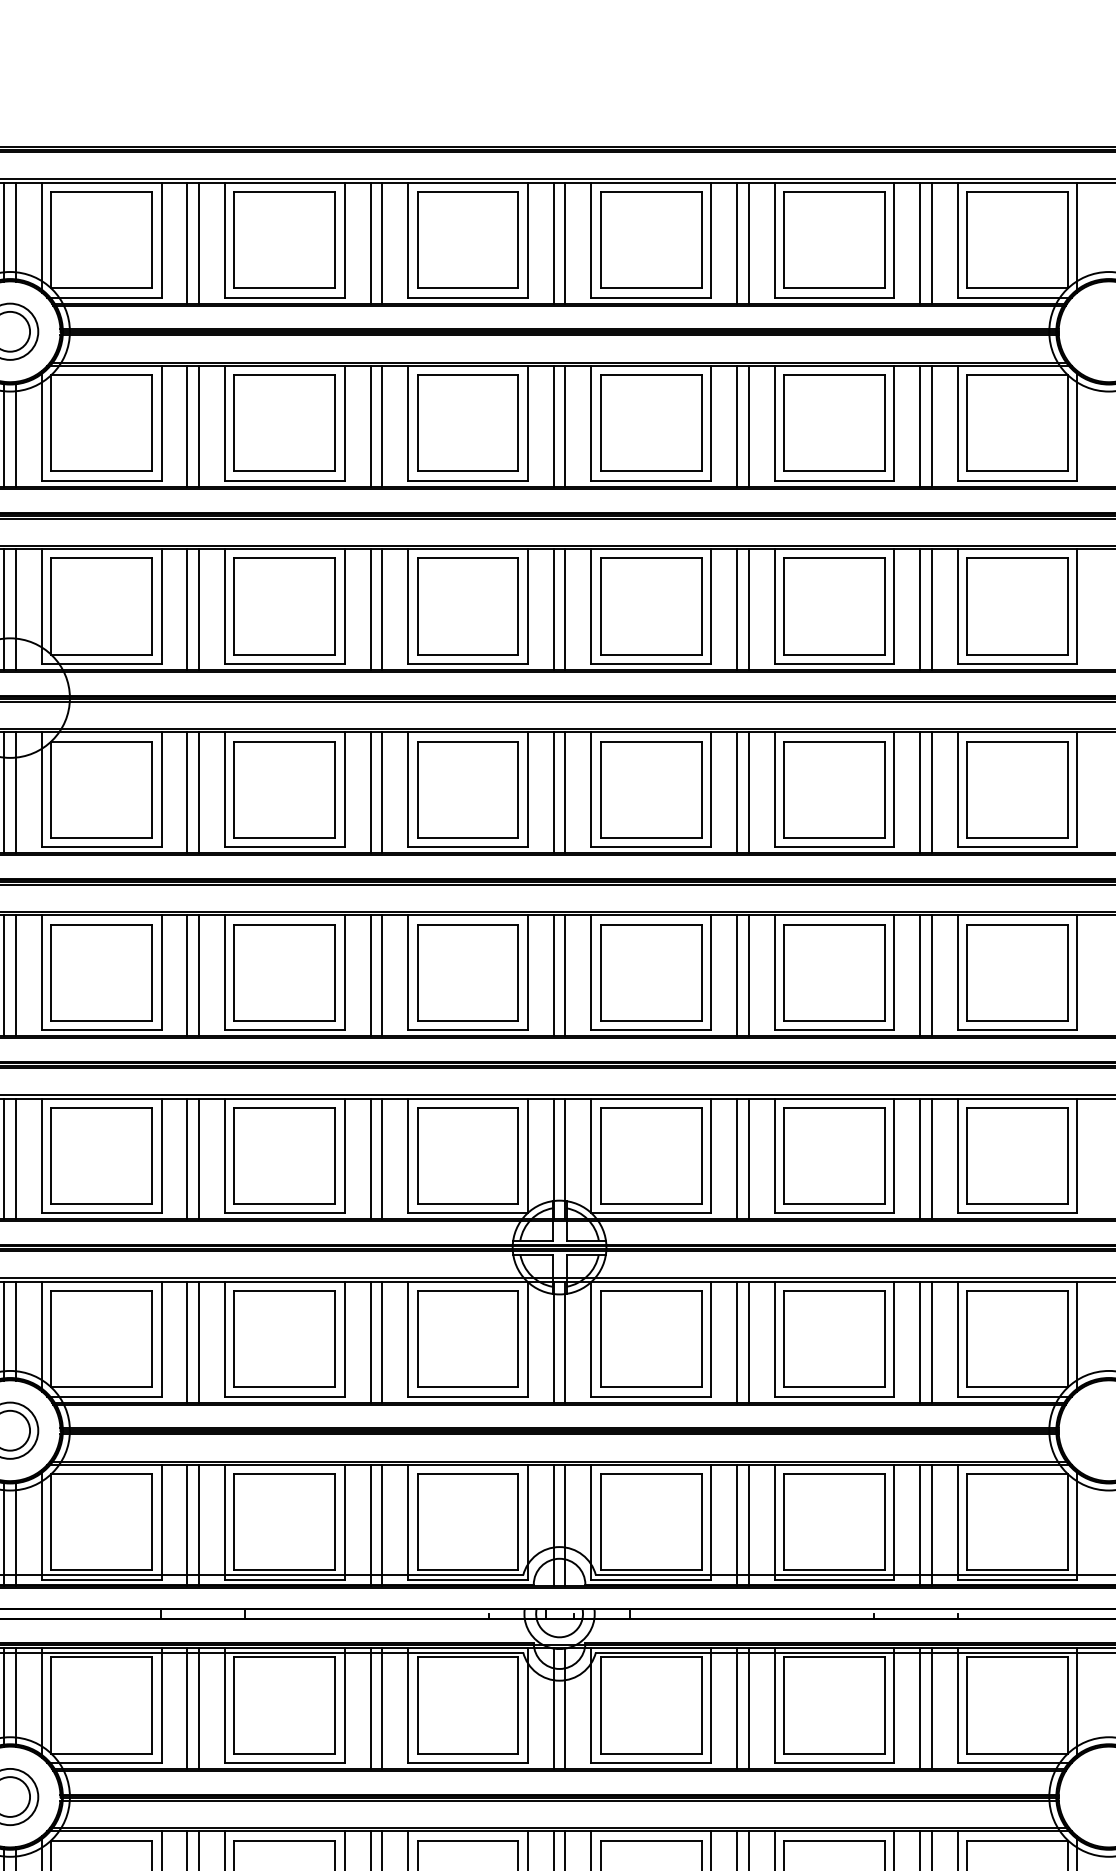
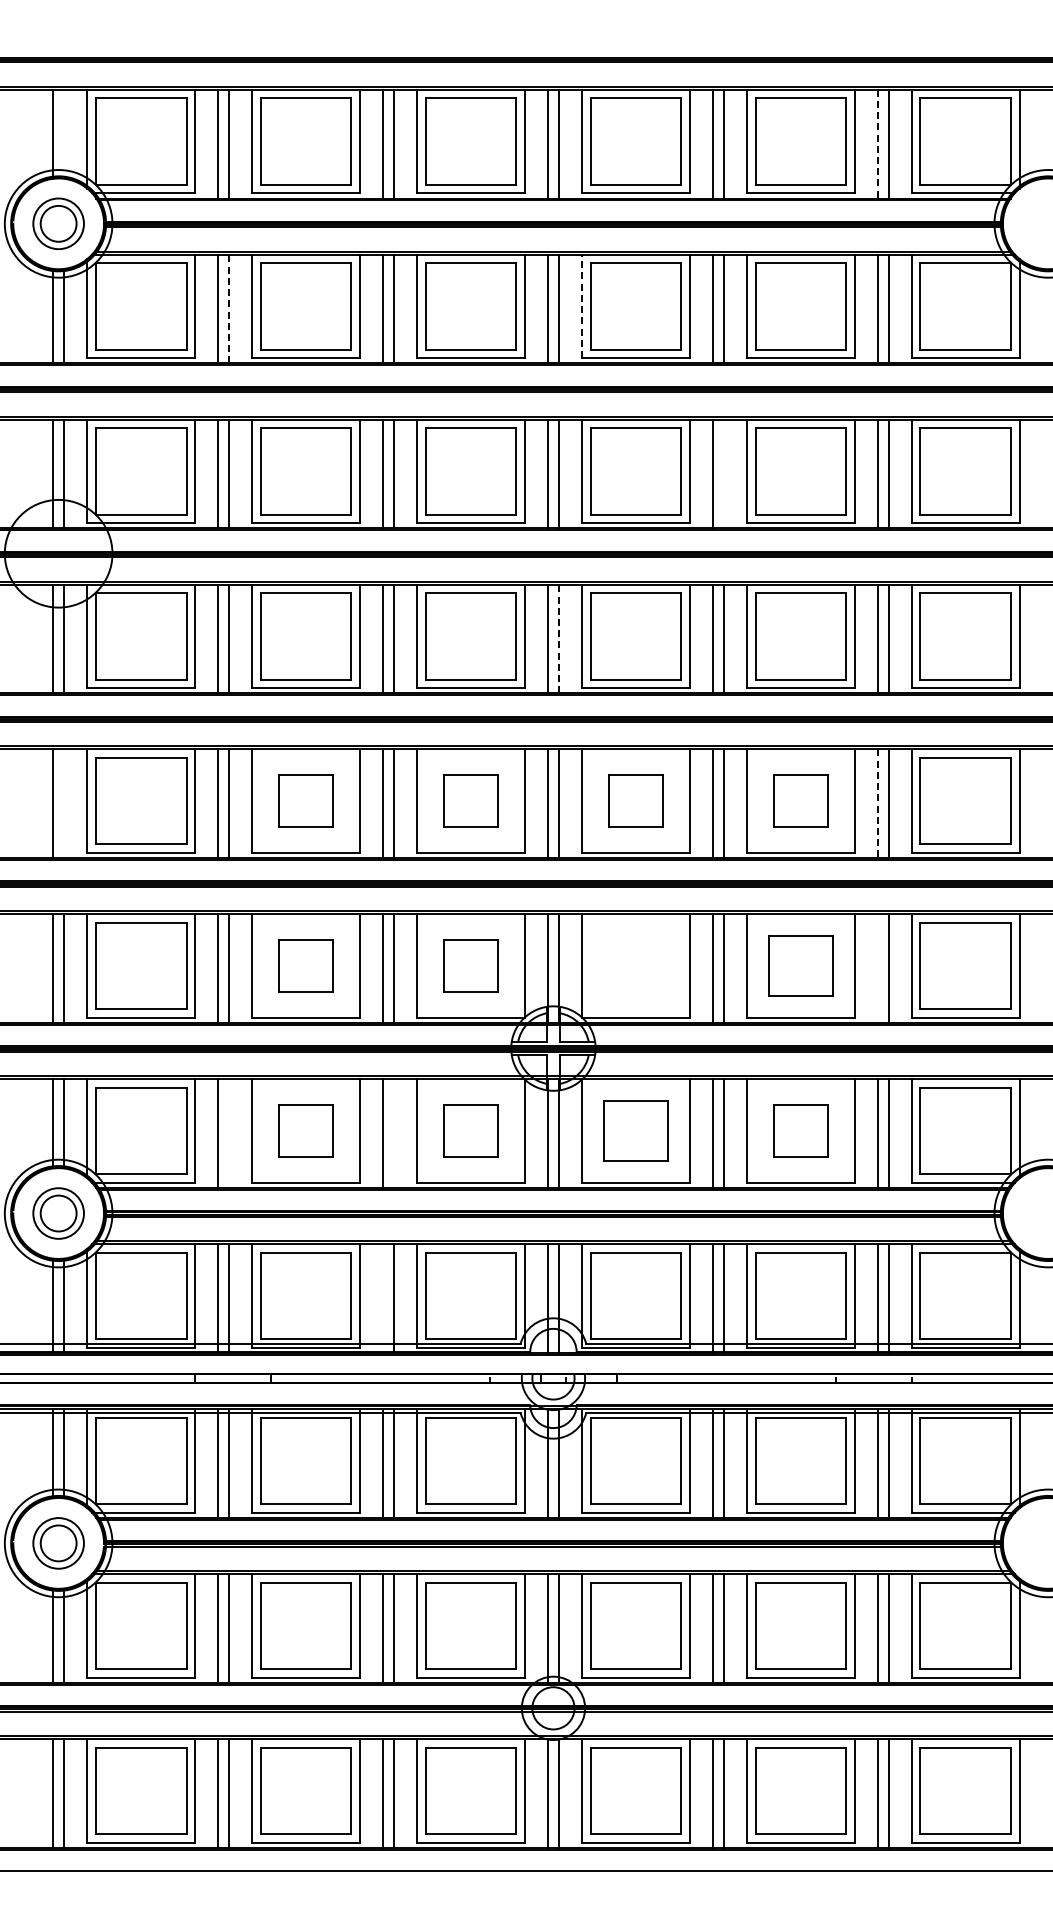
line: (15, 231) -> (63, 133), removed
line: (920, 243) -> (878, 144), solid -> dashed
line: (591, 423) -> (582, 306), solid -> dashed
line: (198, 425) -> (228, 308), solid -> dashed
line: (748, 608) -> (723, 473), removed
line: (565, 792) -> (558, 638), solid -> dashed
part: (284, 972) -> (305, 800), size x0.6
part: (467, 972) -> (470, 800), size x0.6
part: (650, 972) -> (635, 800), size x0.6
part: (833, 972) -> (800, 800), size x0.6
line: (15, 975) -> (63, 803), removed
line: (920, 976) -> (878, 804), solid -> dashed
part: (284, 1155) -> (305, 965), size x0.6
part: (467, 1155) -> (470, 965), size x0.6
part: (650, 1155) -> (635, 965), removed
part: (833, 1155) -> (800, 965), size x0.7
line: (920, 1158) -> (878, 968), removed
part: (284, 1338) -> (305, 1130), size x0.6
part: (467, 1338) -> (470, 1130), size x0.6
part: (650, 1338) -> (635, 1130), size x0.7
part: (833, 1338) -> (800, 1130), size x0.6
line: (198, 1341) -> (228, 1133), removed
line: (381, 1341) -> (393, 1133), removed
line: (370, 1525) -> (383, 1298), removed

